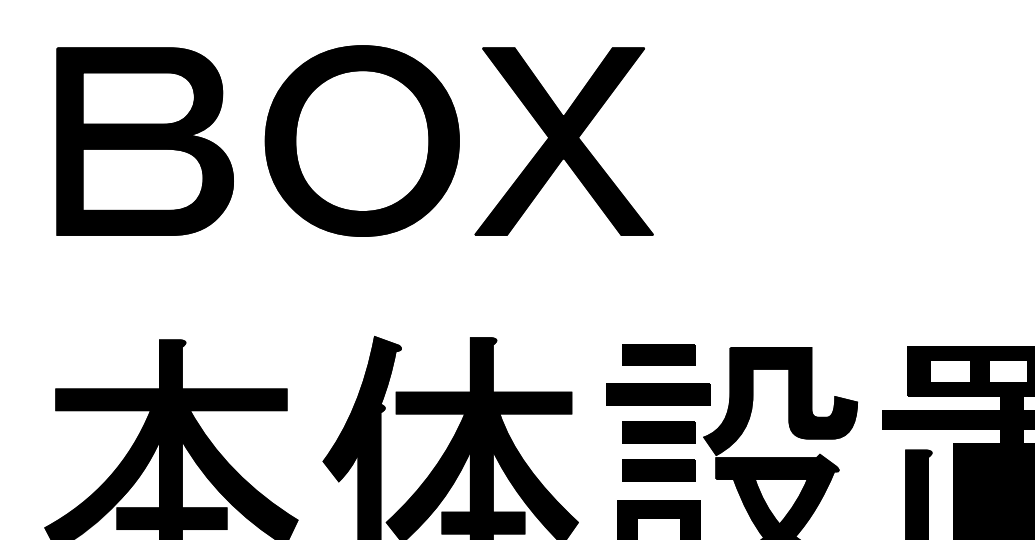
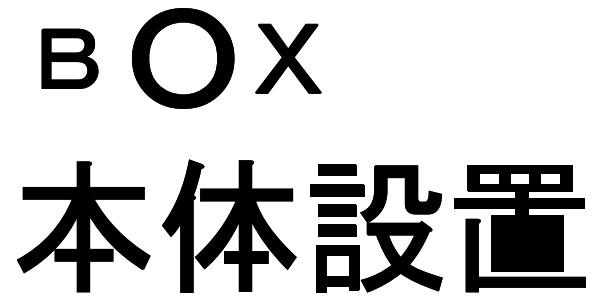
part: (144, 141) -> (69, 58), size x0.6
part: (564, 141) -> (288, 58), size x0.7

